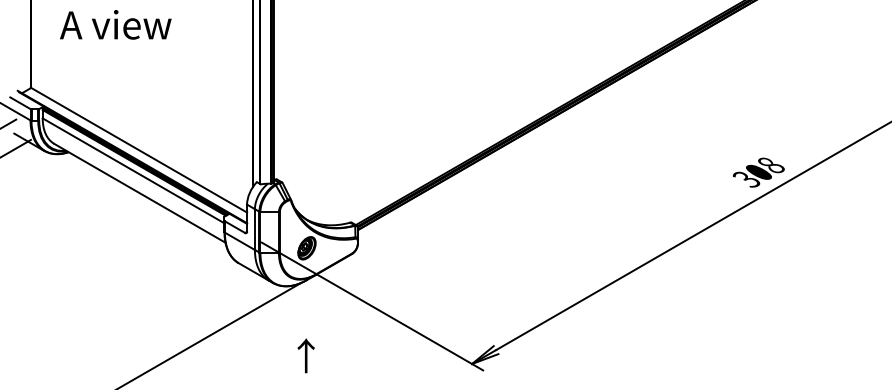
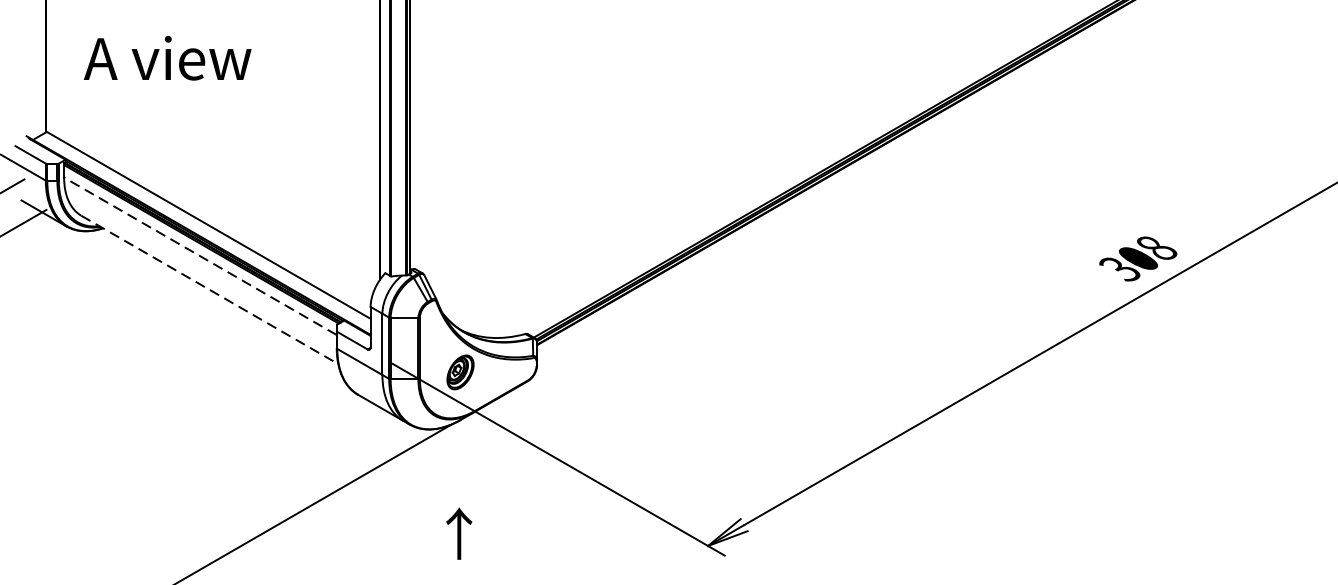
text: (115, 24) -> (167, 57), moved
line: (133, 170) -> (200, 255), solid -> dashed
line: (139, 193) -> (209, 290), solid -> dashed

